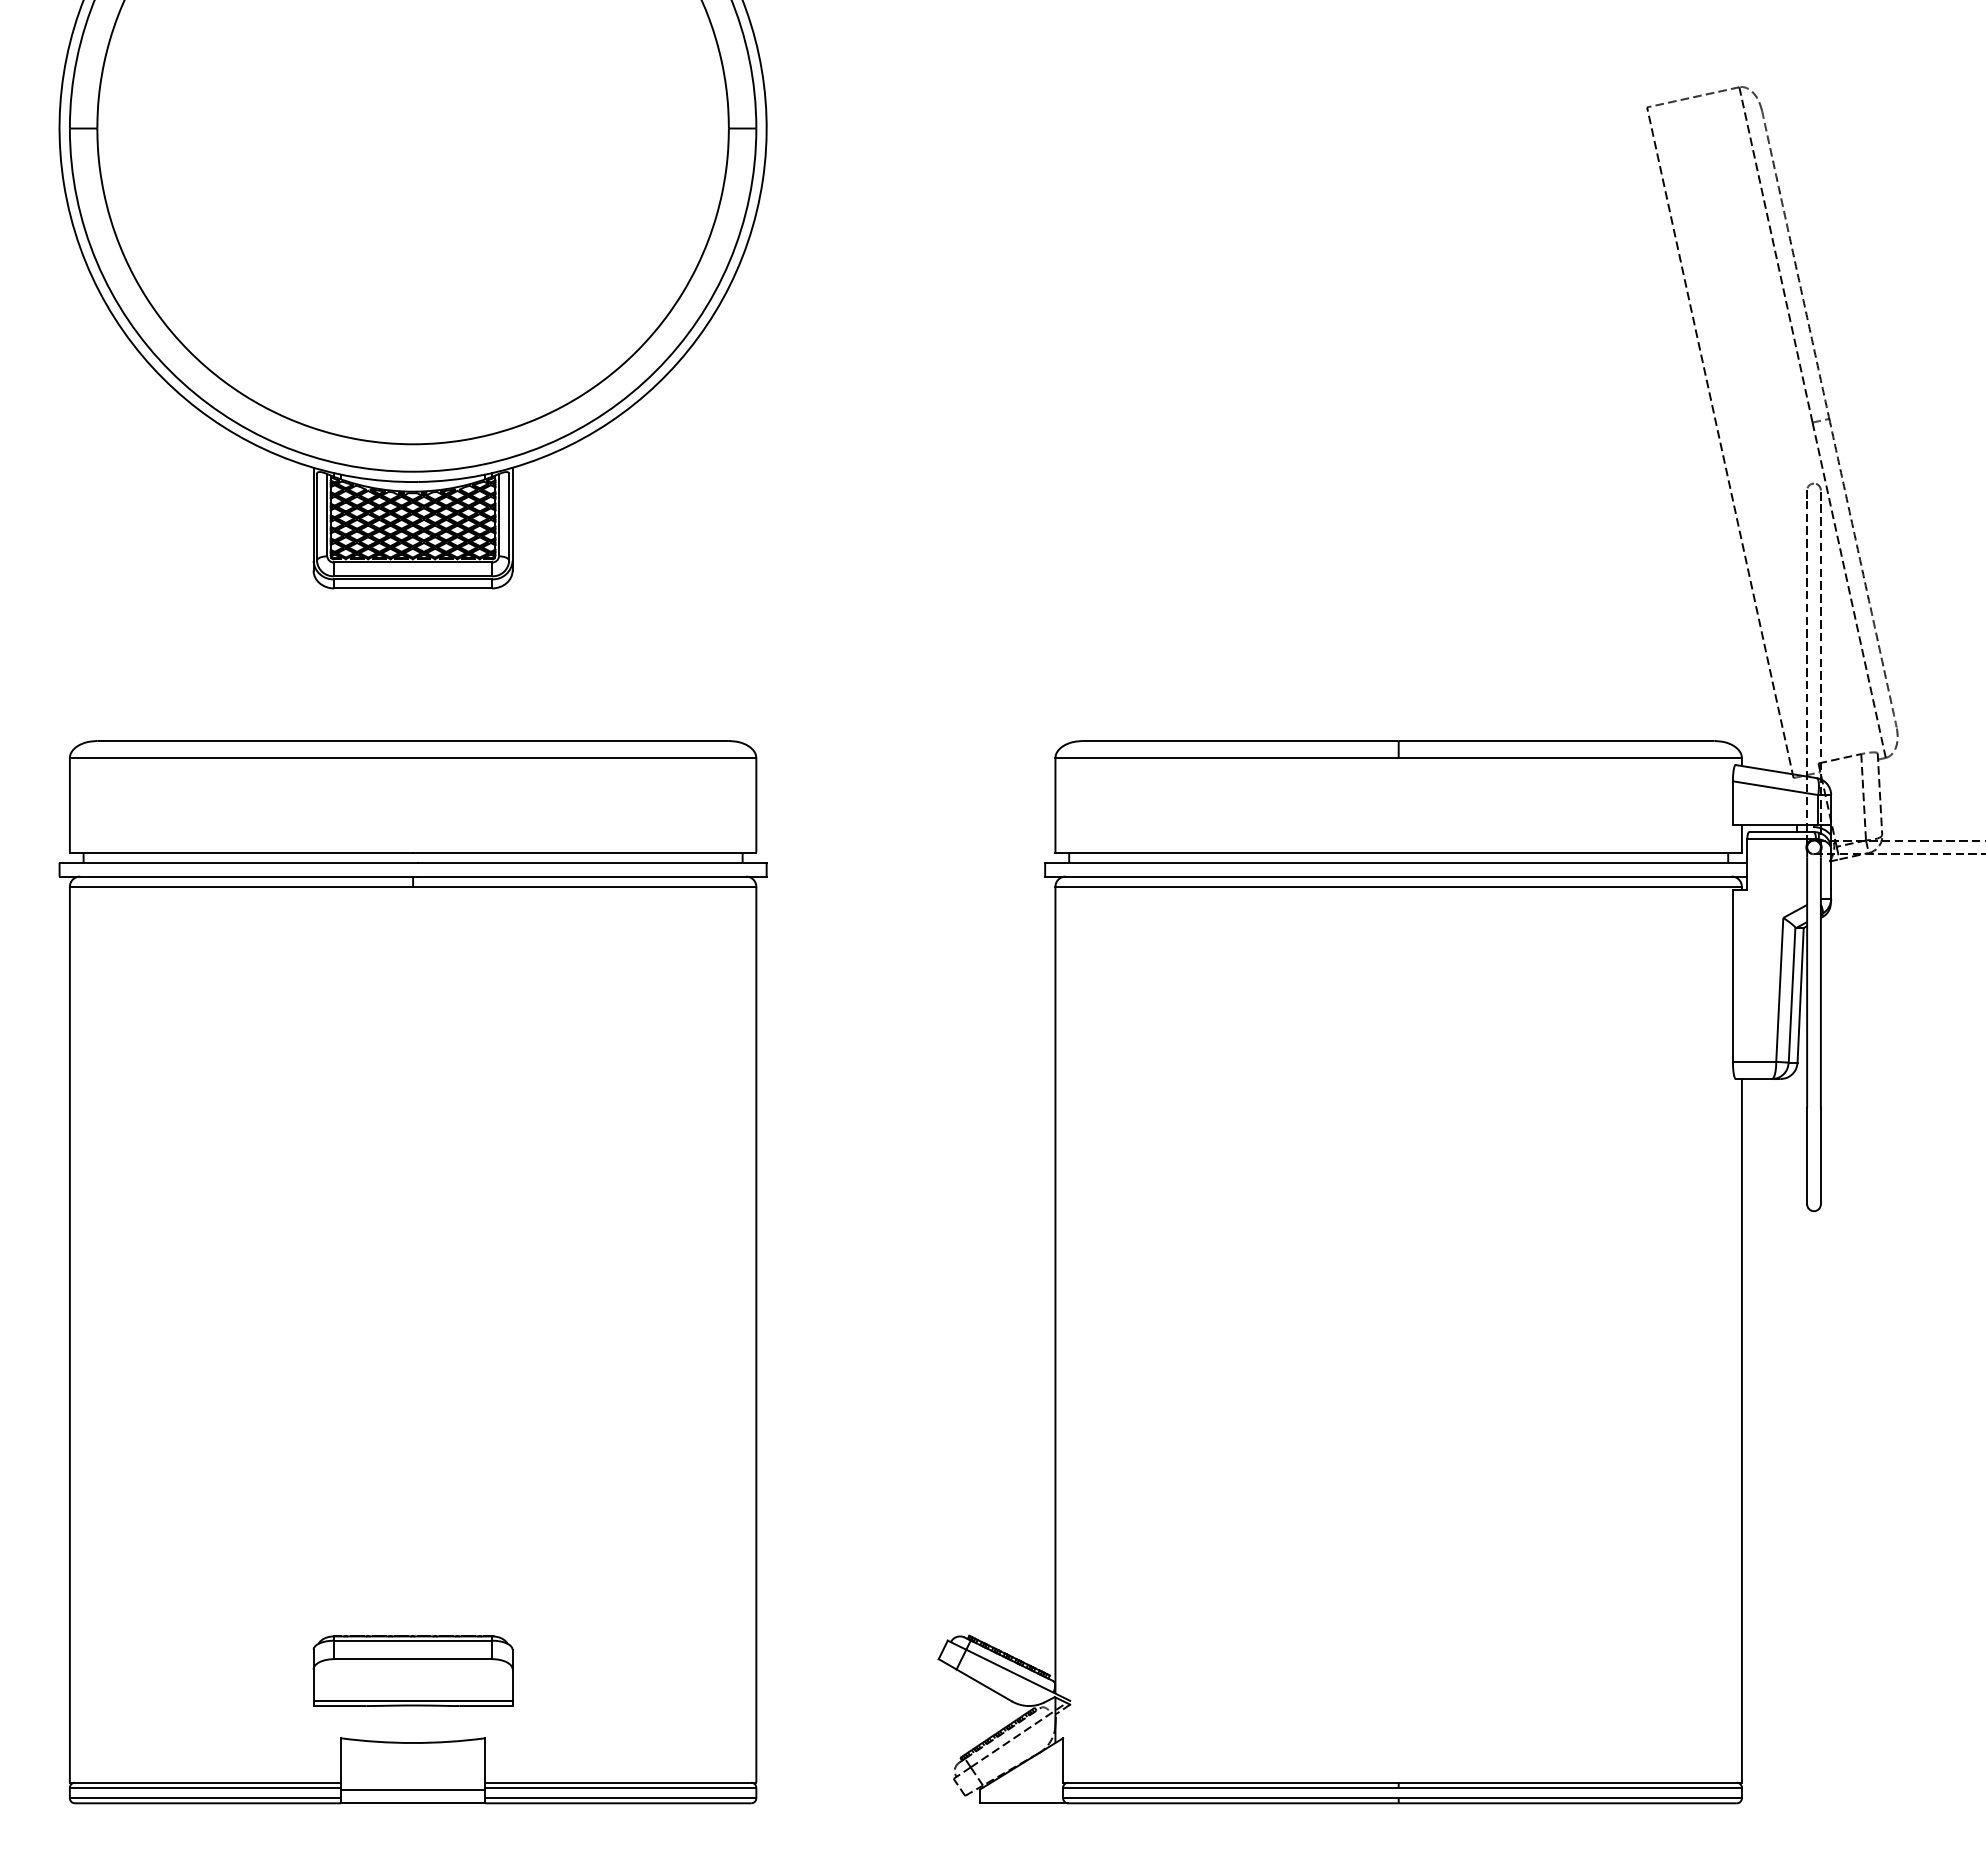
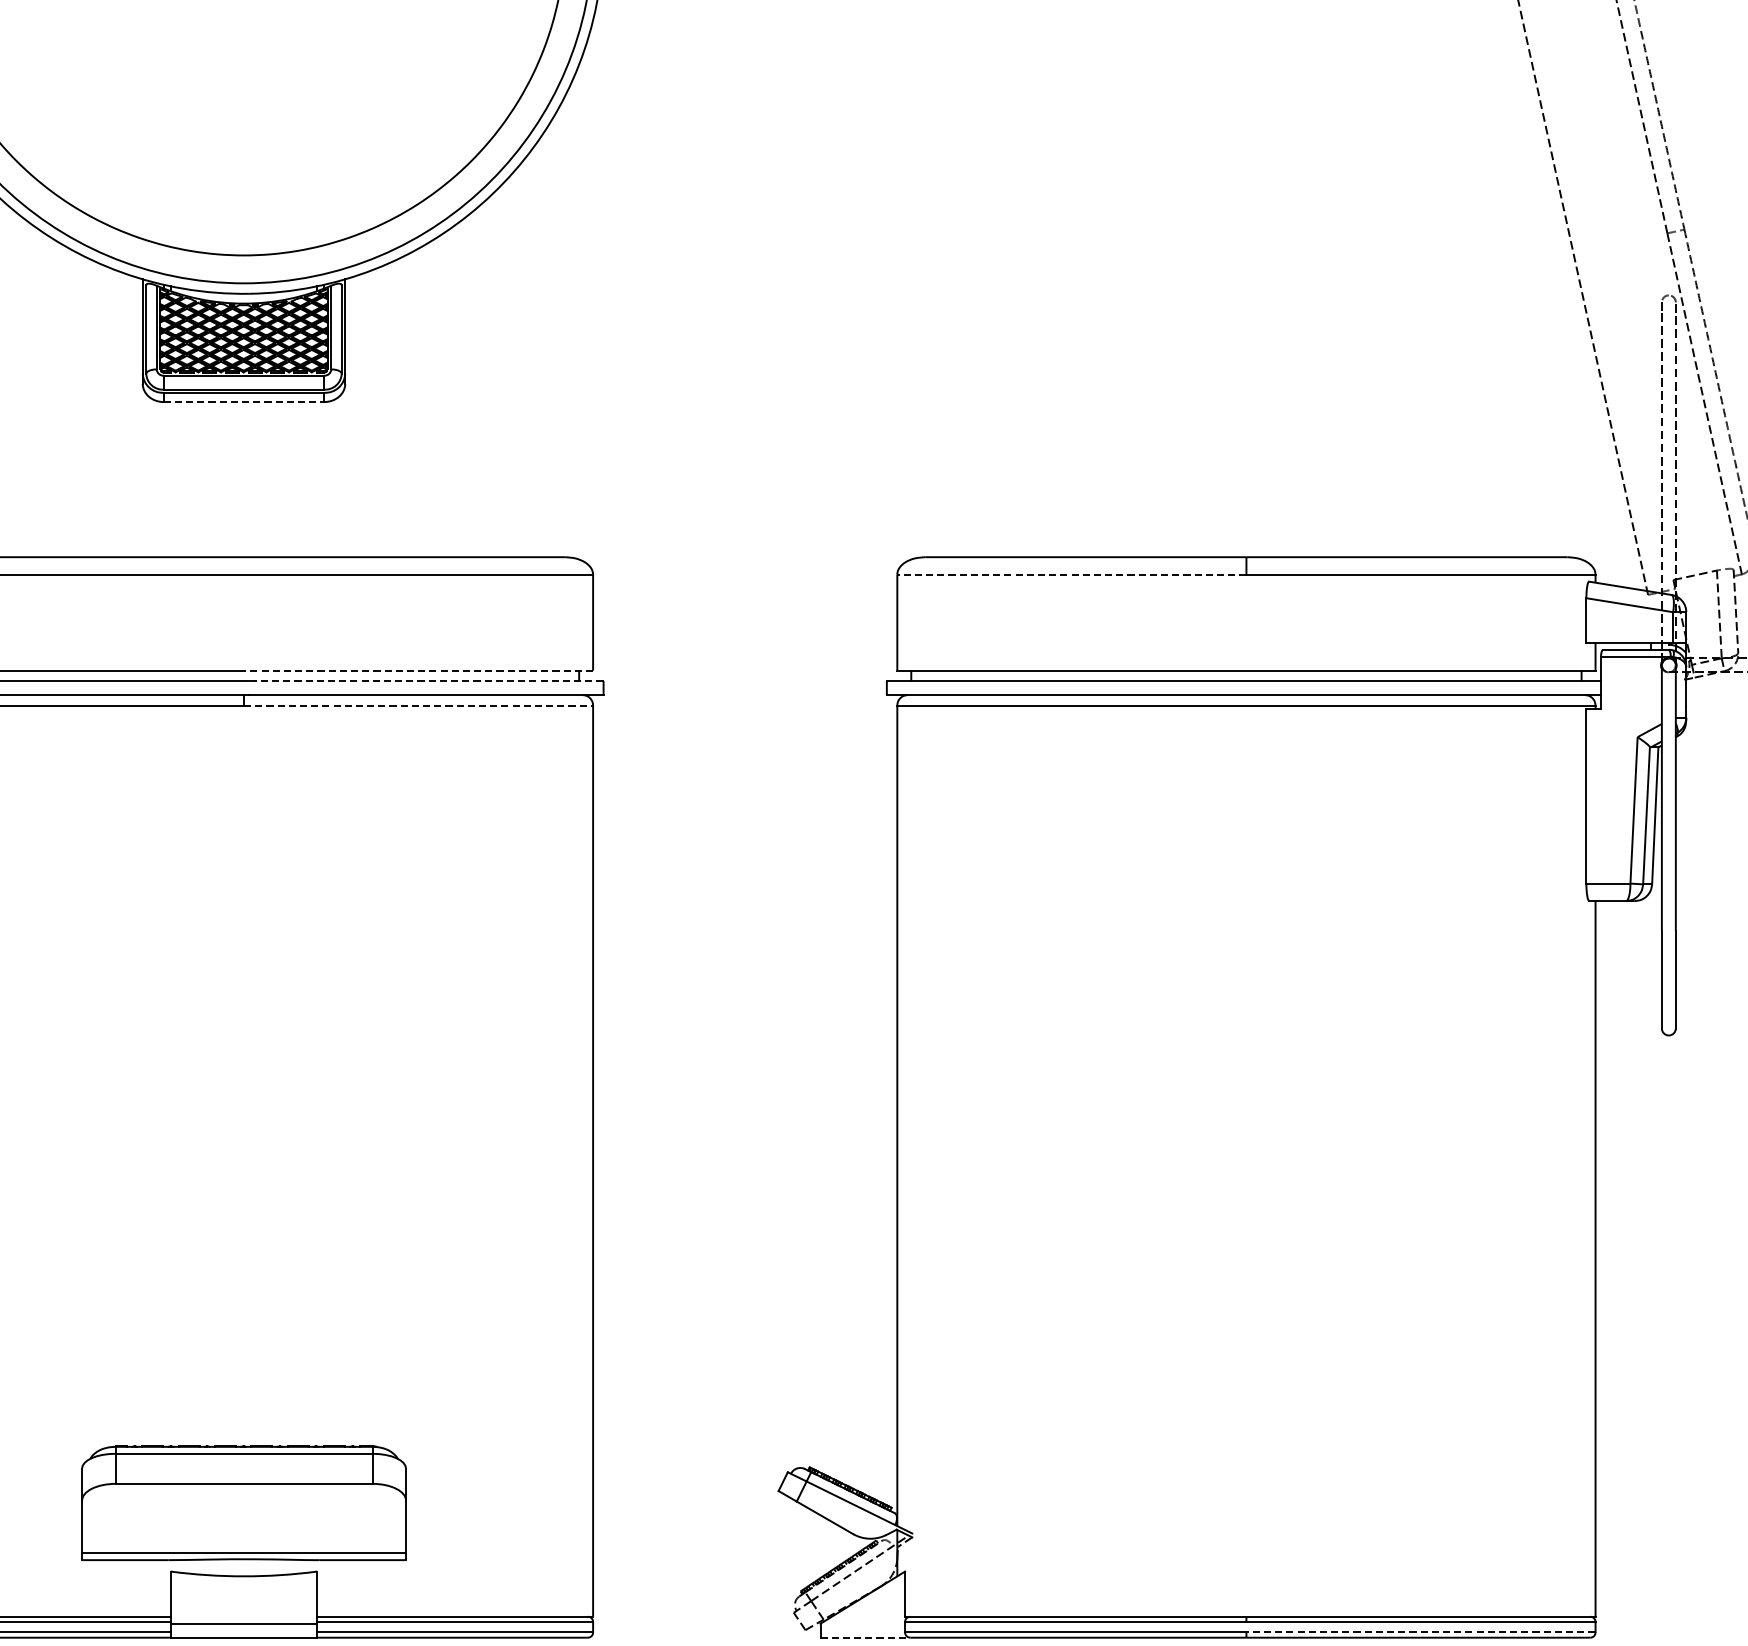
line: (413, 588) -> (244, 402), solid -> dashed
line: (1227, 758) -> (1072, 575), solid -> dashed
line: (584, 852) -> (418, 670), solid -> dashed
line: (591, 862) -> (425, 680), solid -> dashed
line: (584, 886) -> (418, 705), solid -> dashed
part: (412, 1670) -> (243, 1502), size x1.6
line: (1570, 1798) -> (1421, 1632), solid -> dashed
line: (1024, 1803) -> (865, 1637), solid -> dashed

